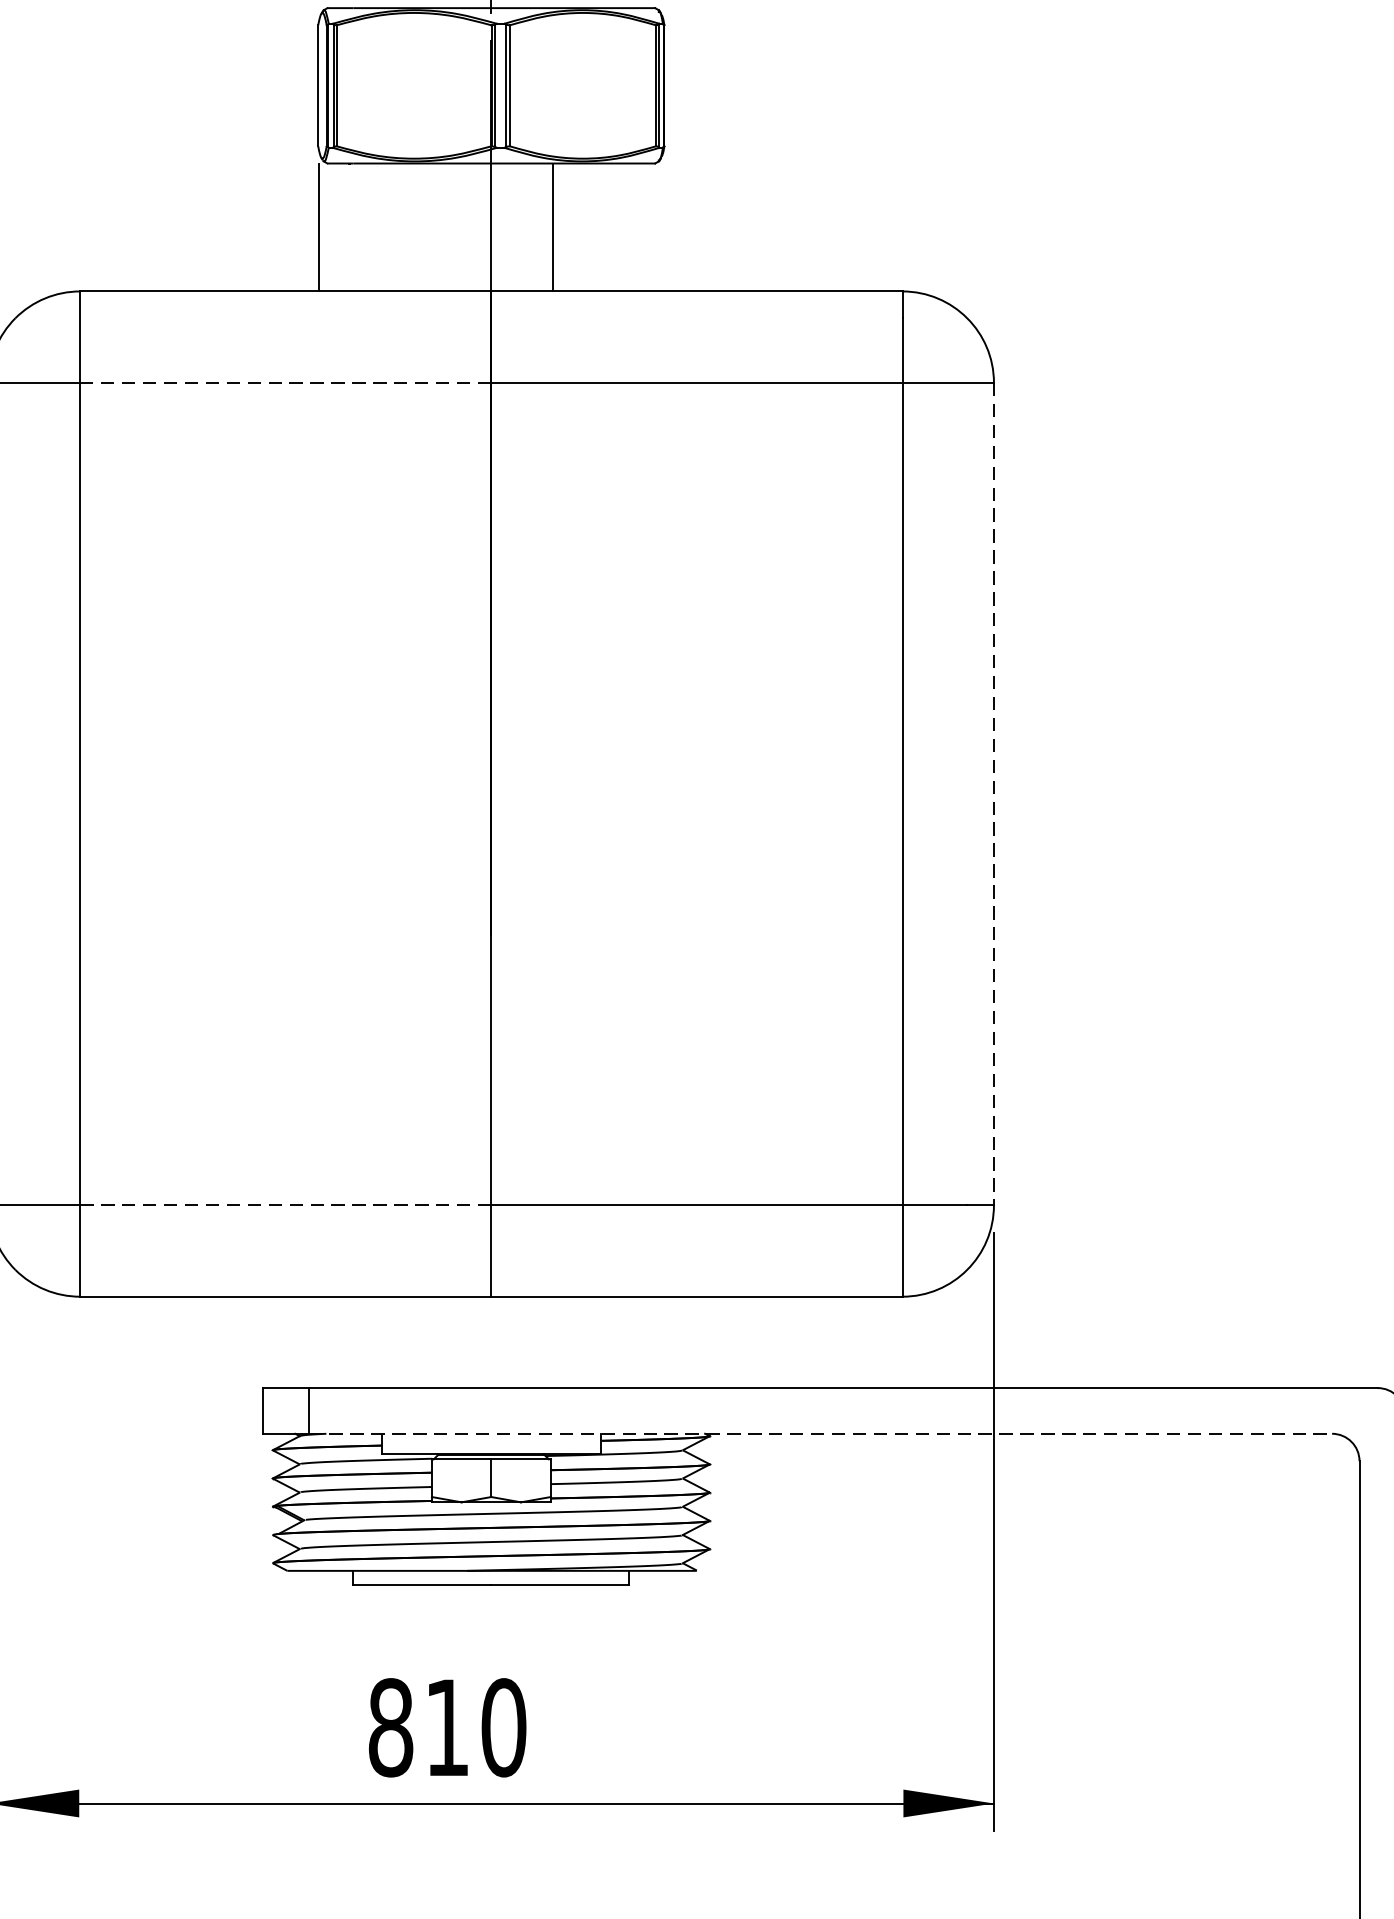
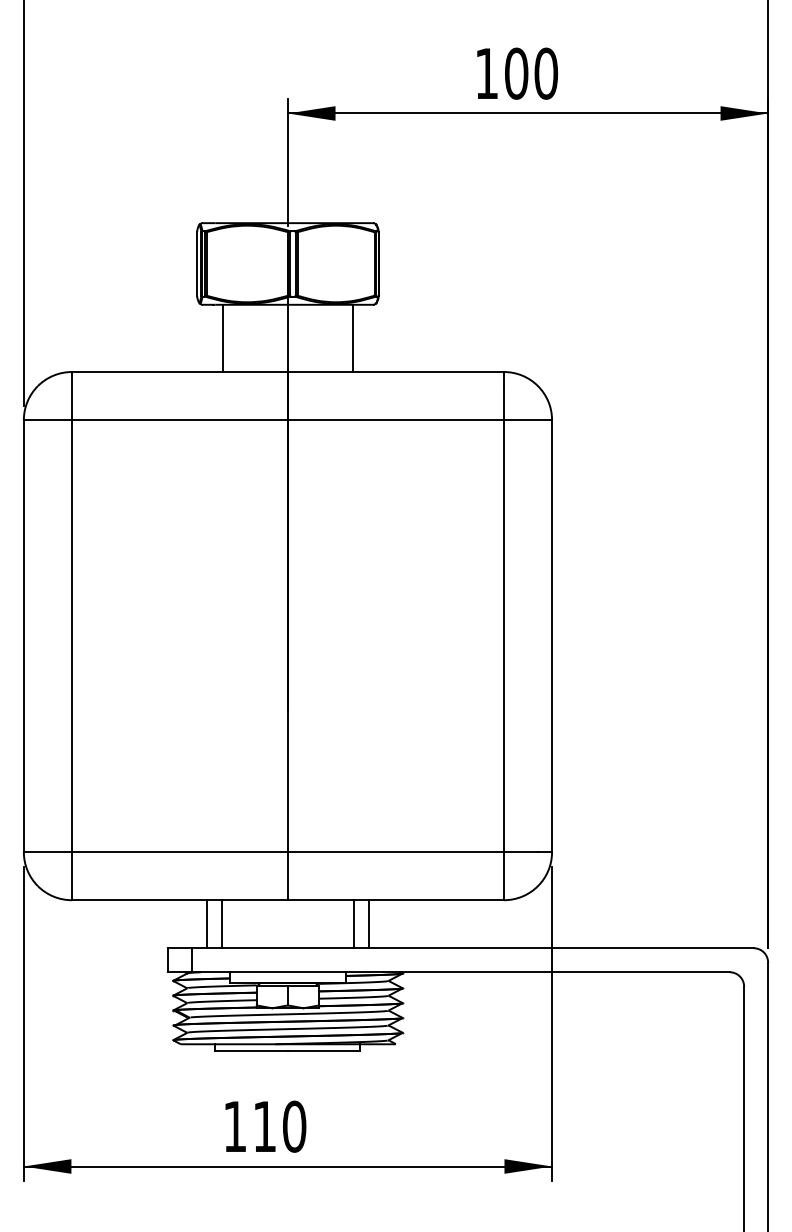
line: (319, 227) -> (223, 338), moved
line: (553, 227) -> (352, 338), moved
line: (286, 383) -> (180, 420), dashed -> solid
line: (994, 794) -> (552, 636), dashed -> solid
line: (284, 1205) -> (179, 852), dashed -> solid
line: (338, 1342) -> (207, 924), added
line: (364, 1342) -> (221, 924), added
line: (616, 1342) -> (353, 924), added
line: (644, 1342) -> (368, 924), added
line: (819, 1434) -> (460, 972), dashed -> solid
text: (389, 1727) -> (234, 1126), 810 -> 110

